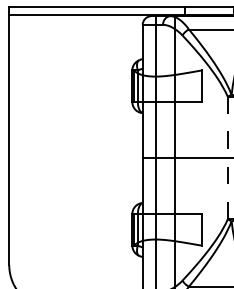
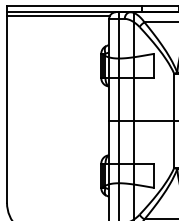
line: (76, 20) -> (58, 15), added
line: (227, 157) -> (174, 120), dashed -> solid

